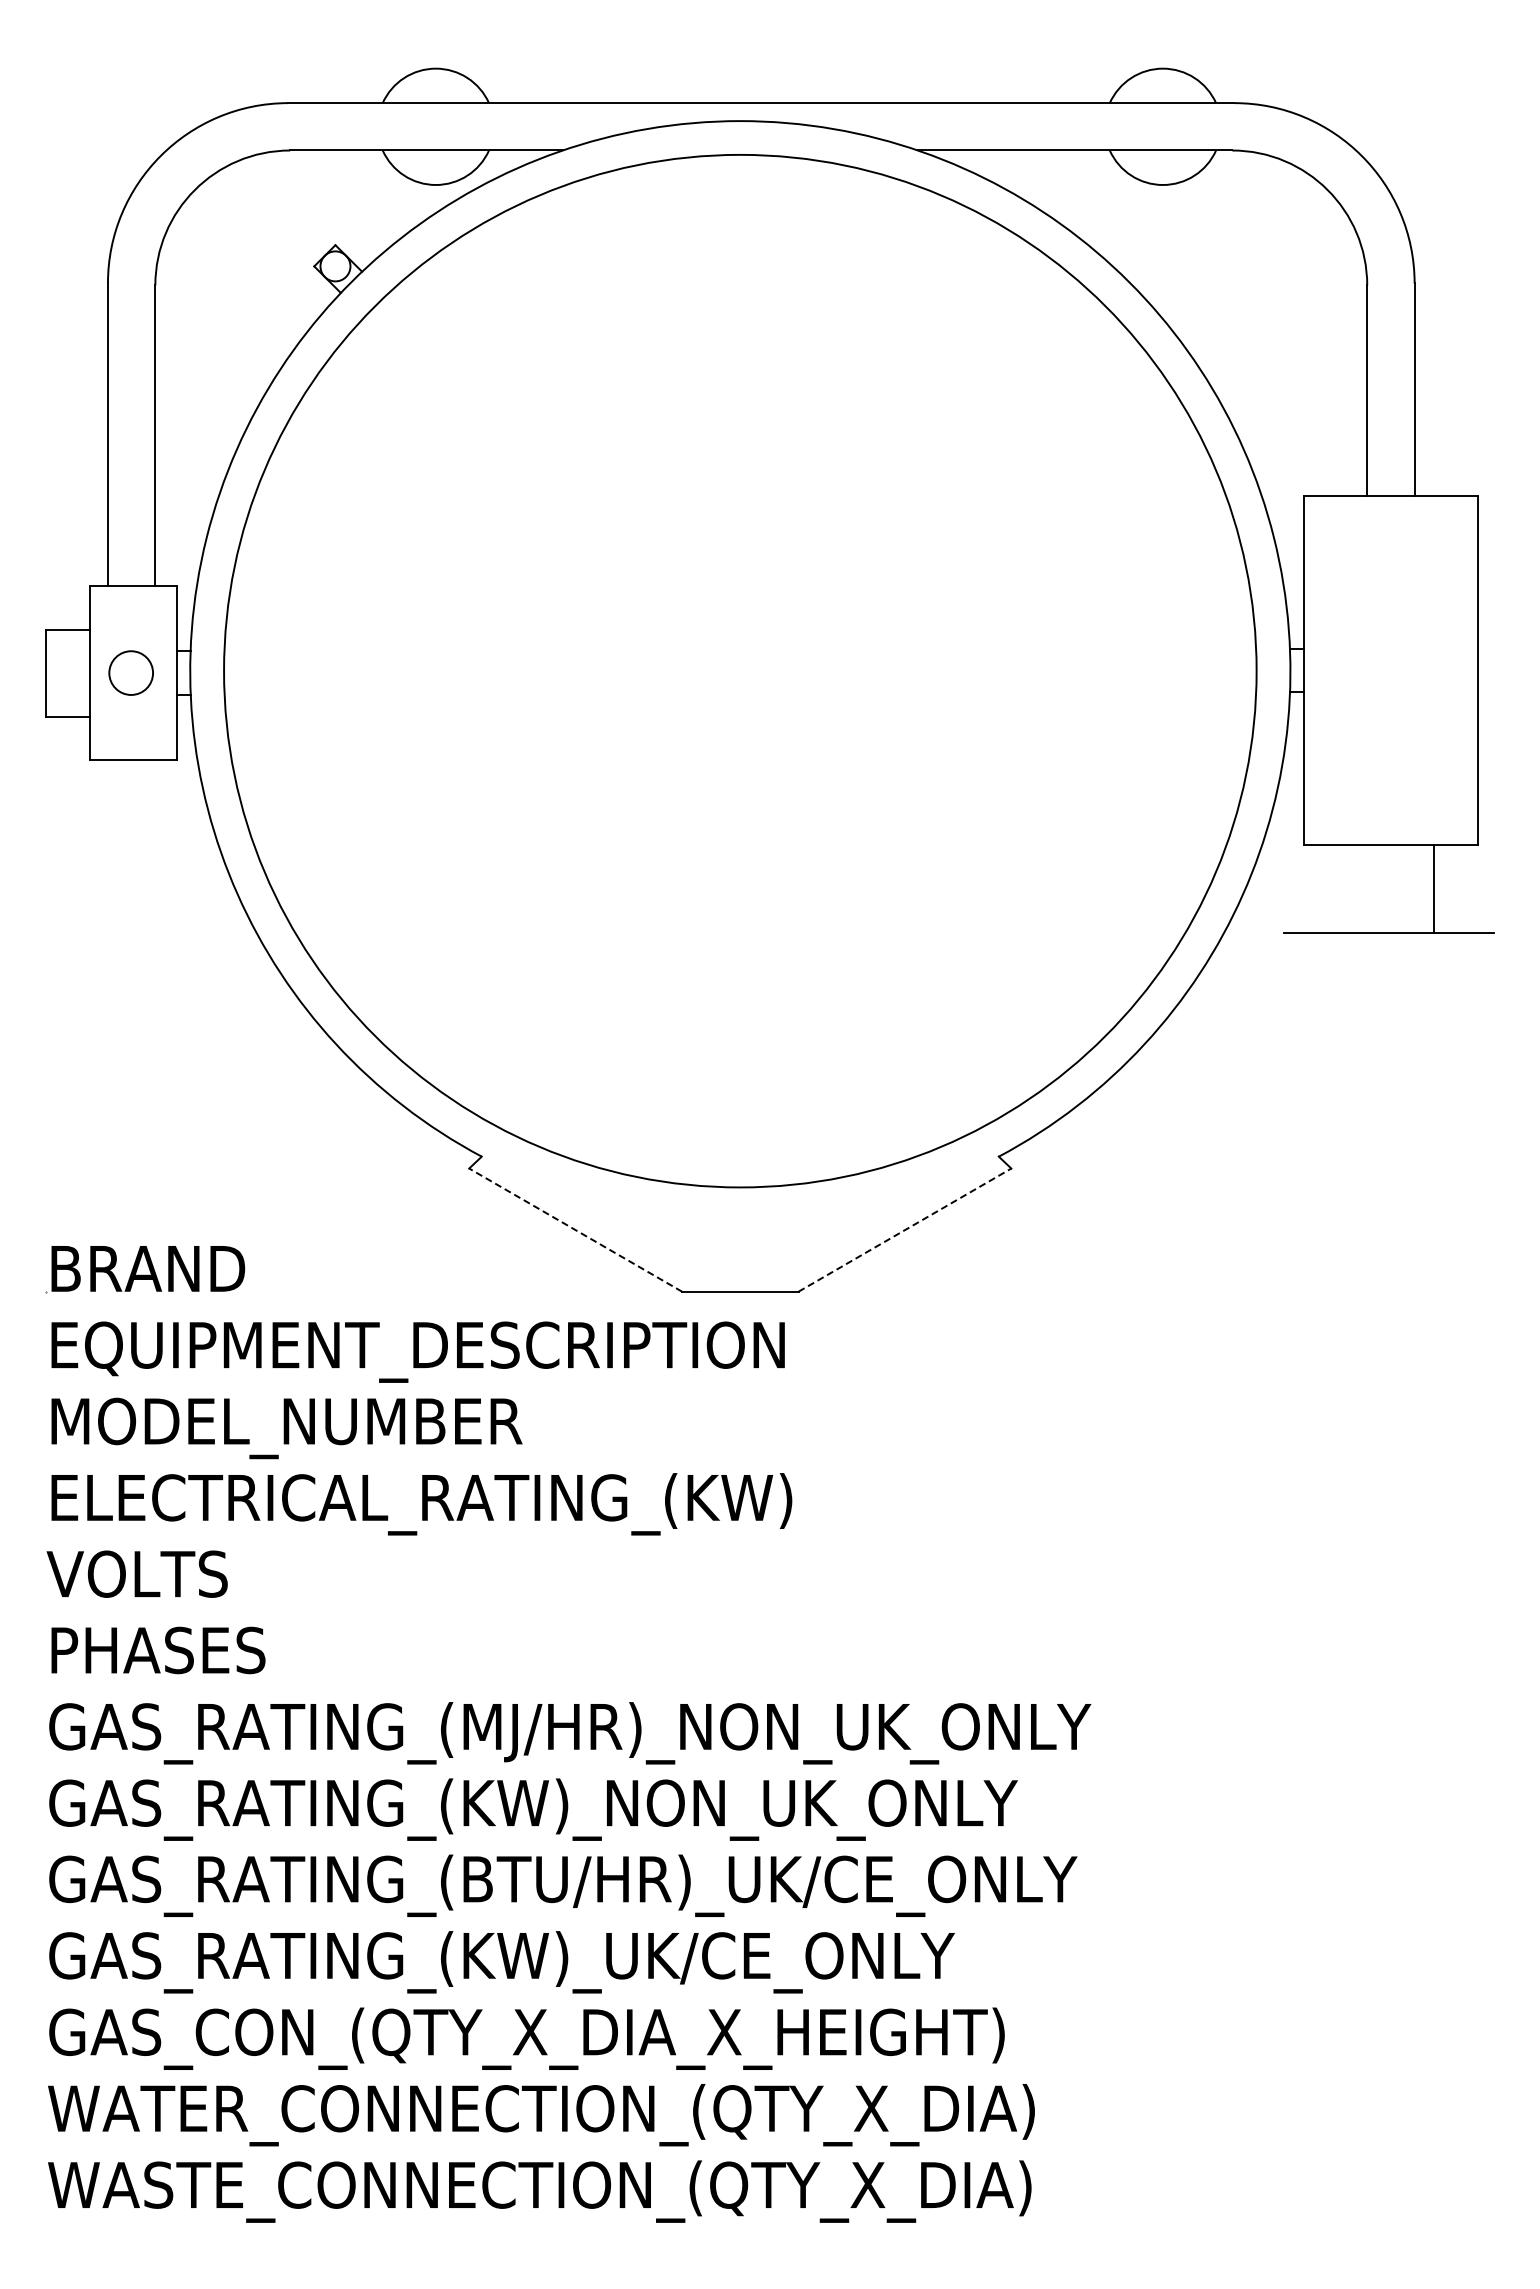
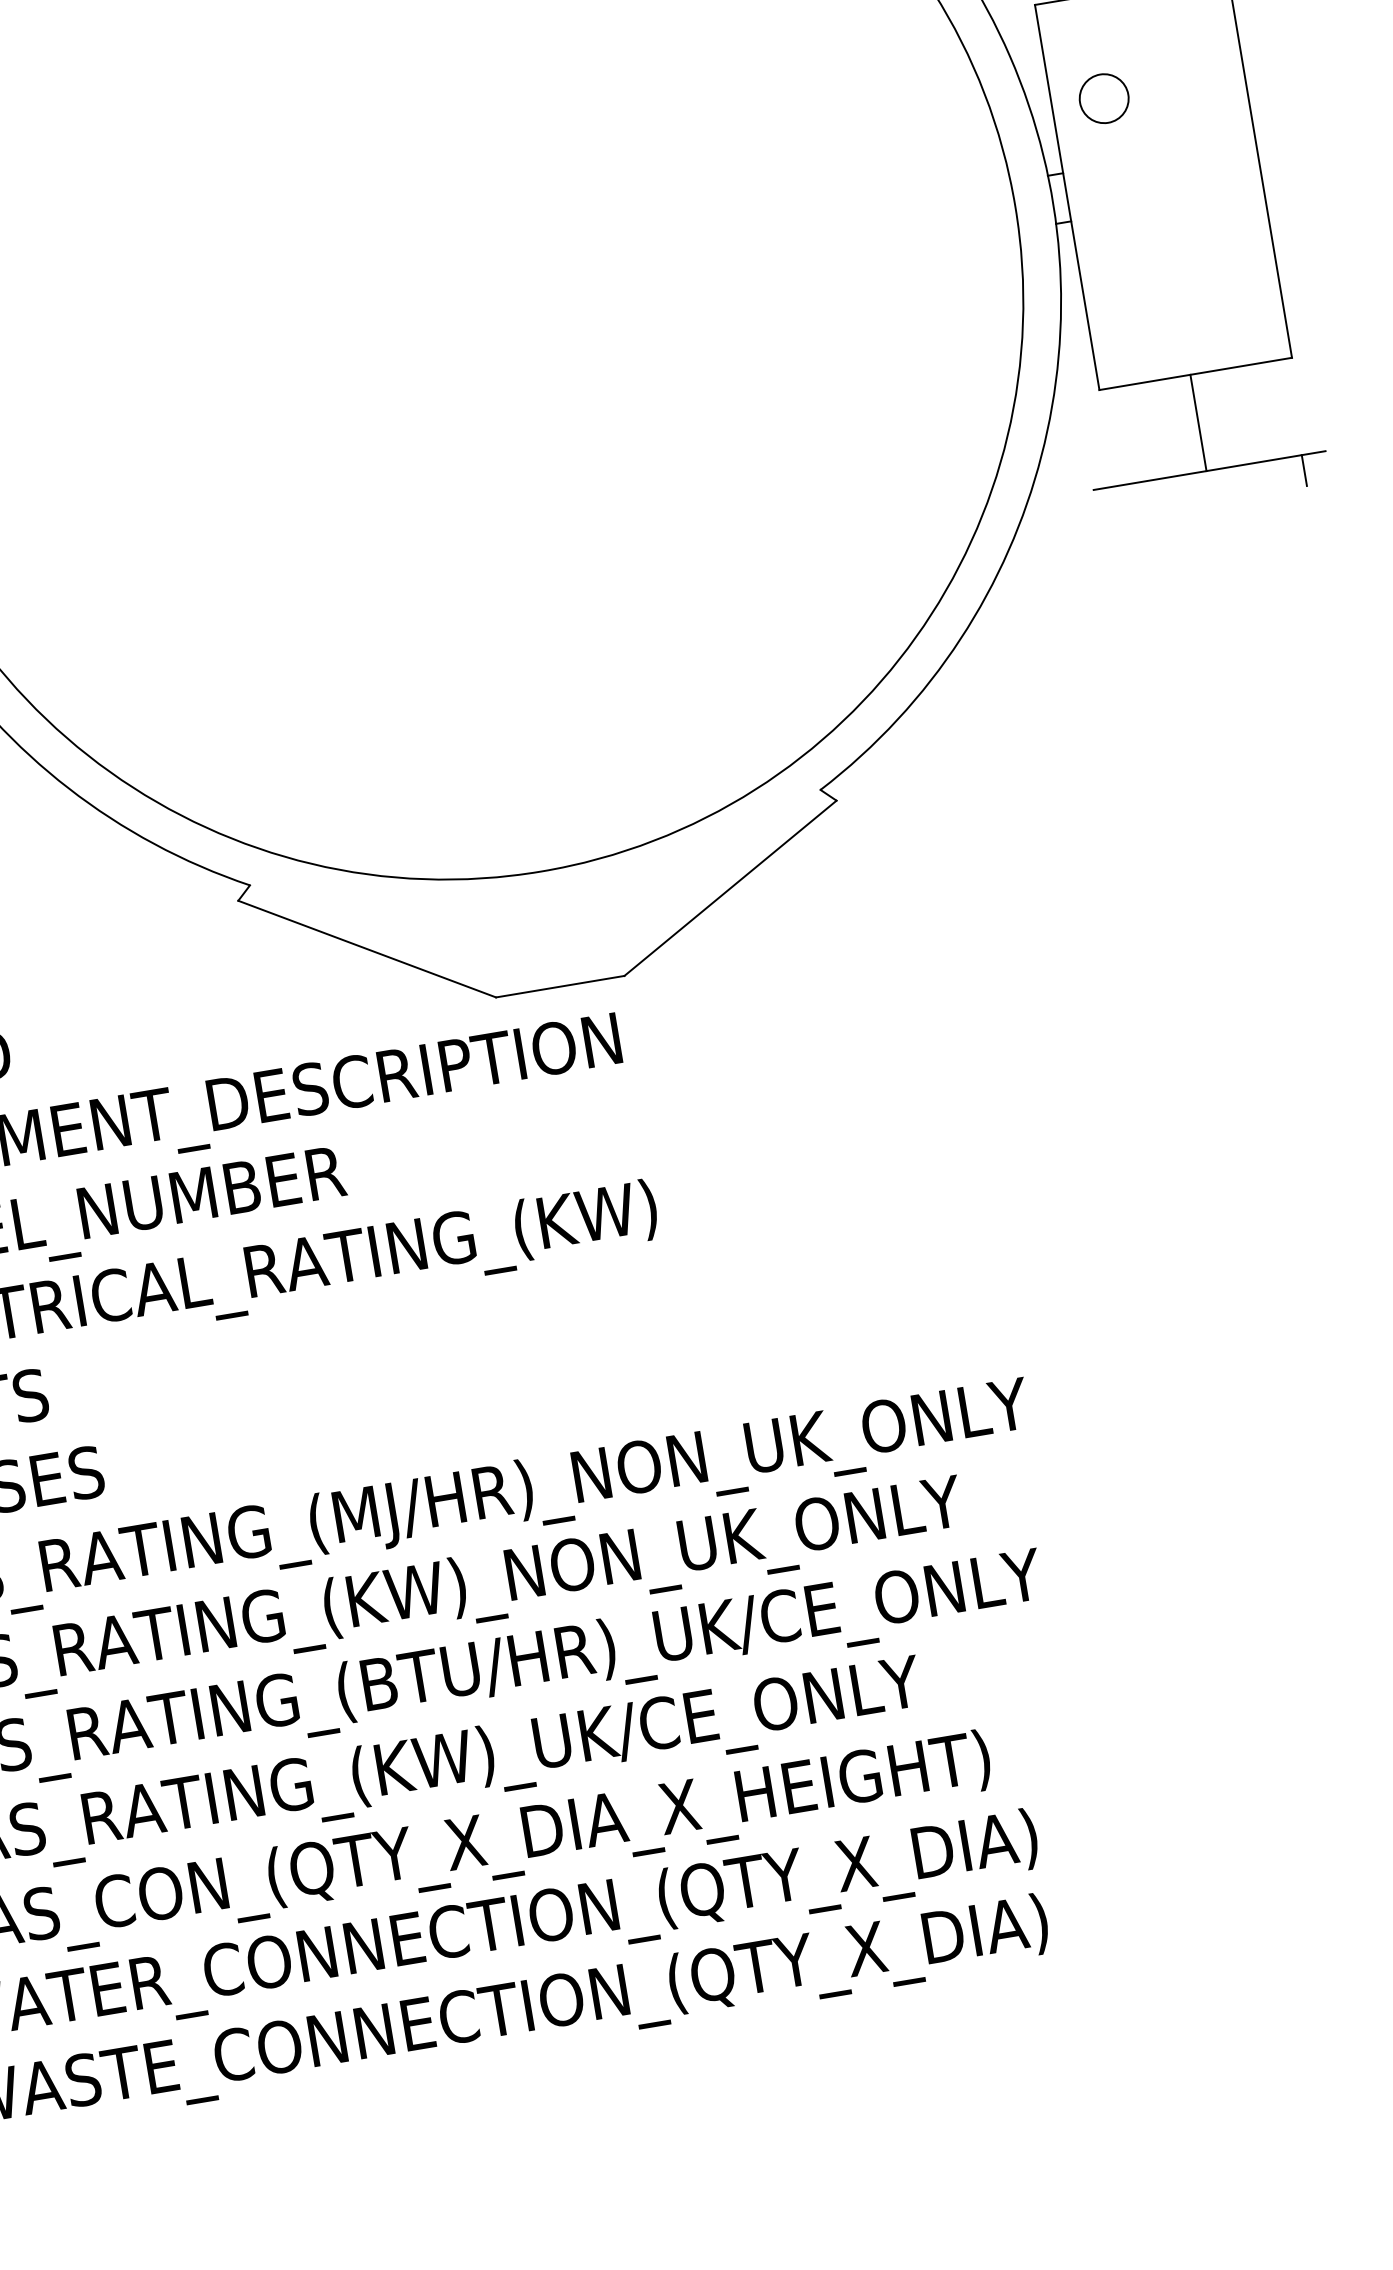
circle: (1350, 588) -> (1103, 98), added
line: (1434, 888) -> (1198, 422), moved
line: (1472, 946) -> (1304, 470), added
line: (575, 1229) -> (366, 948), dashed -> solid
line: (904, 1230) -> (730, 888), dashed -> solid

